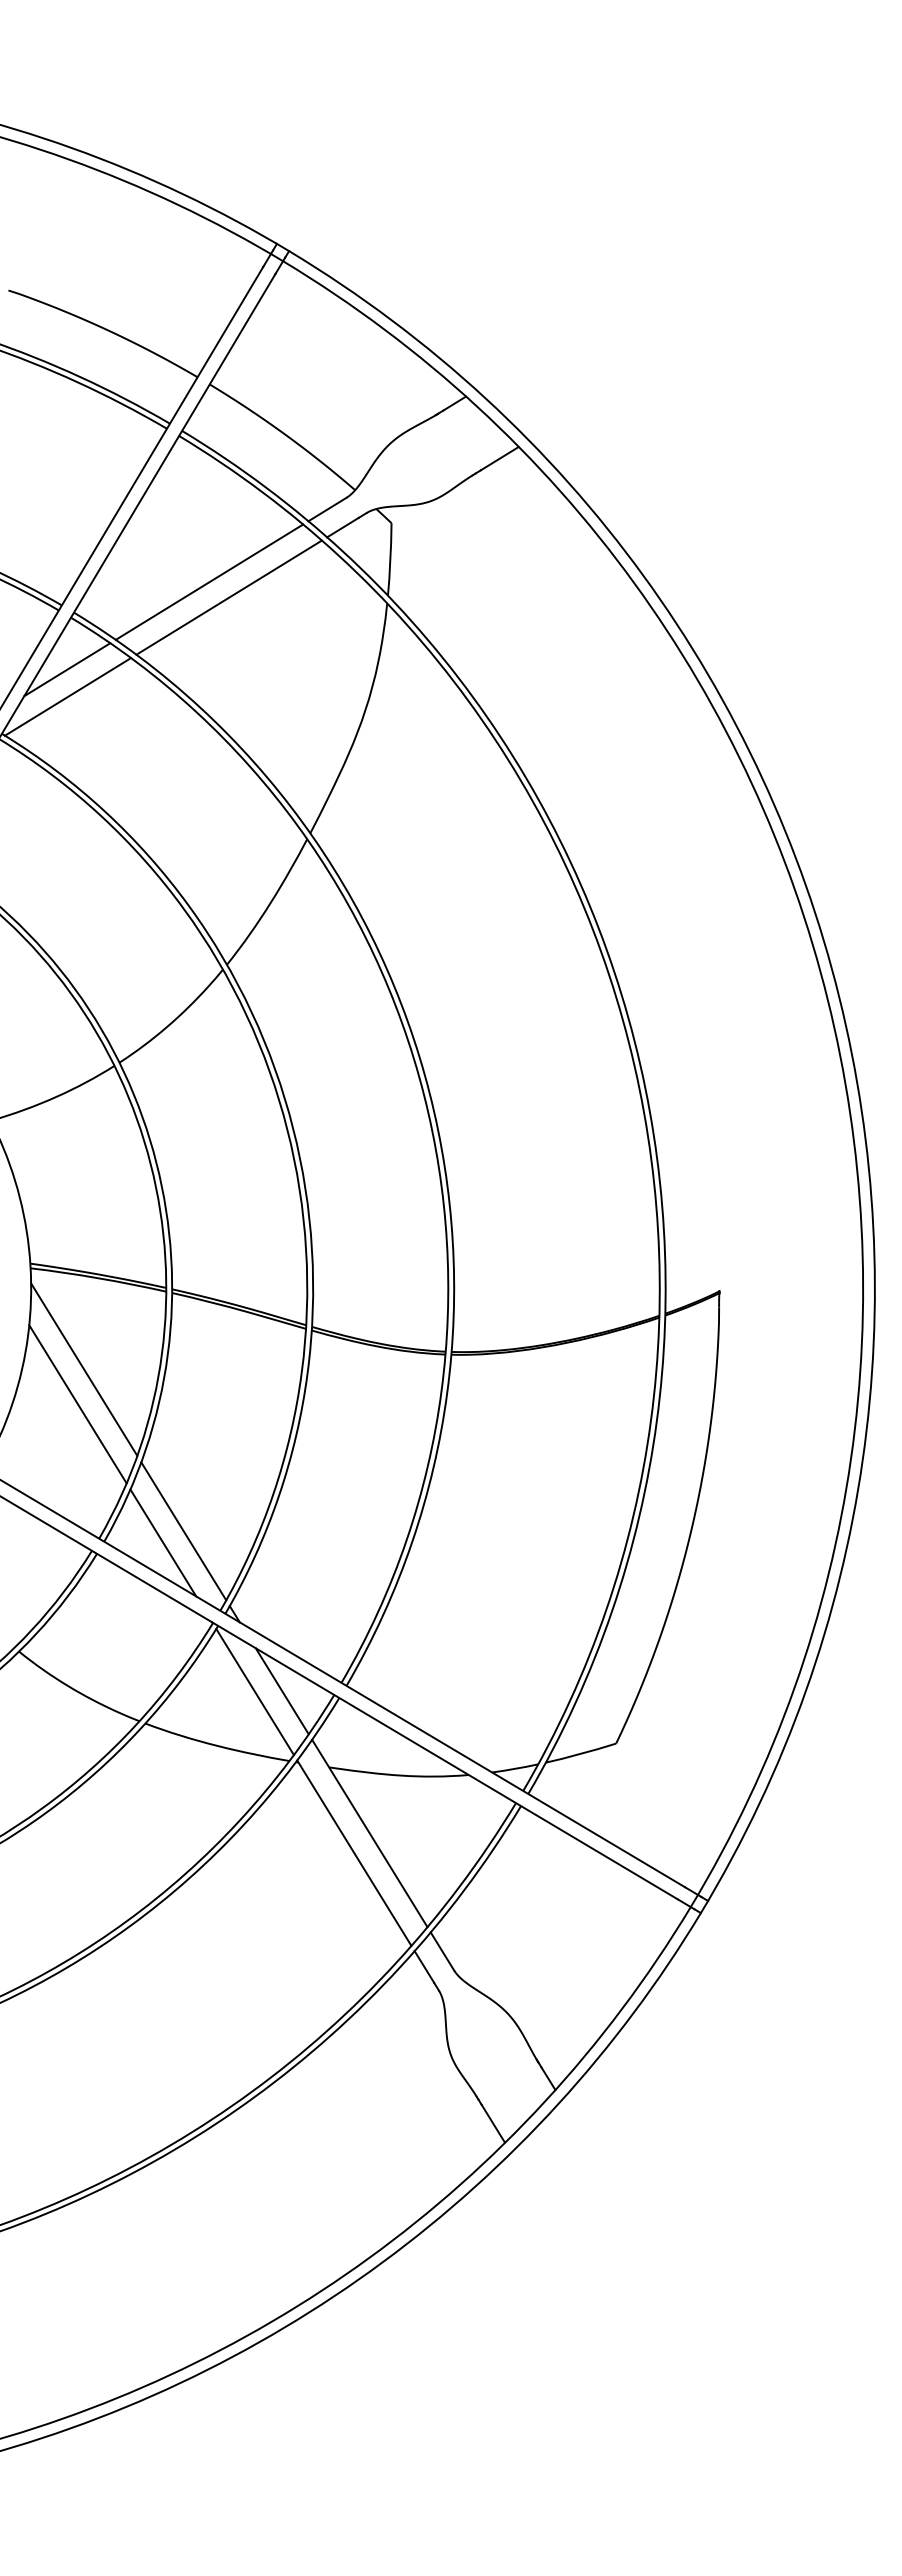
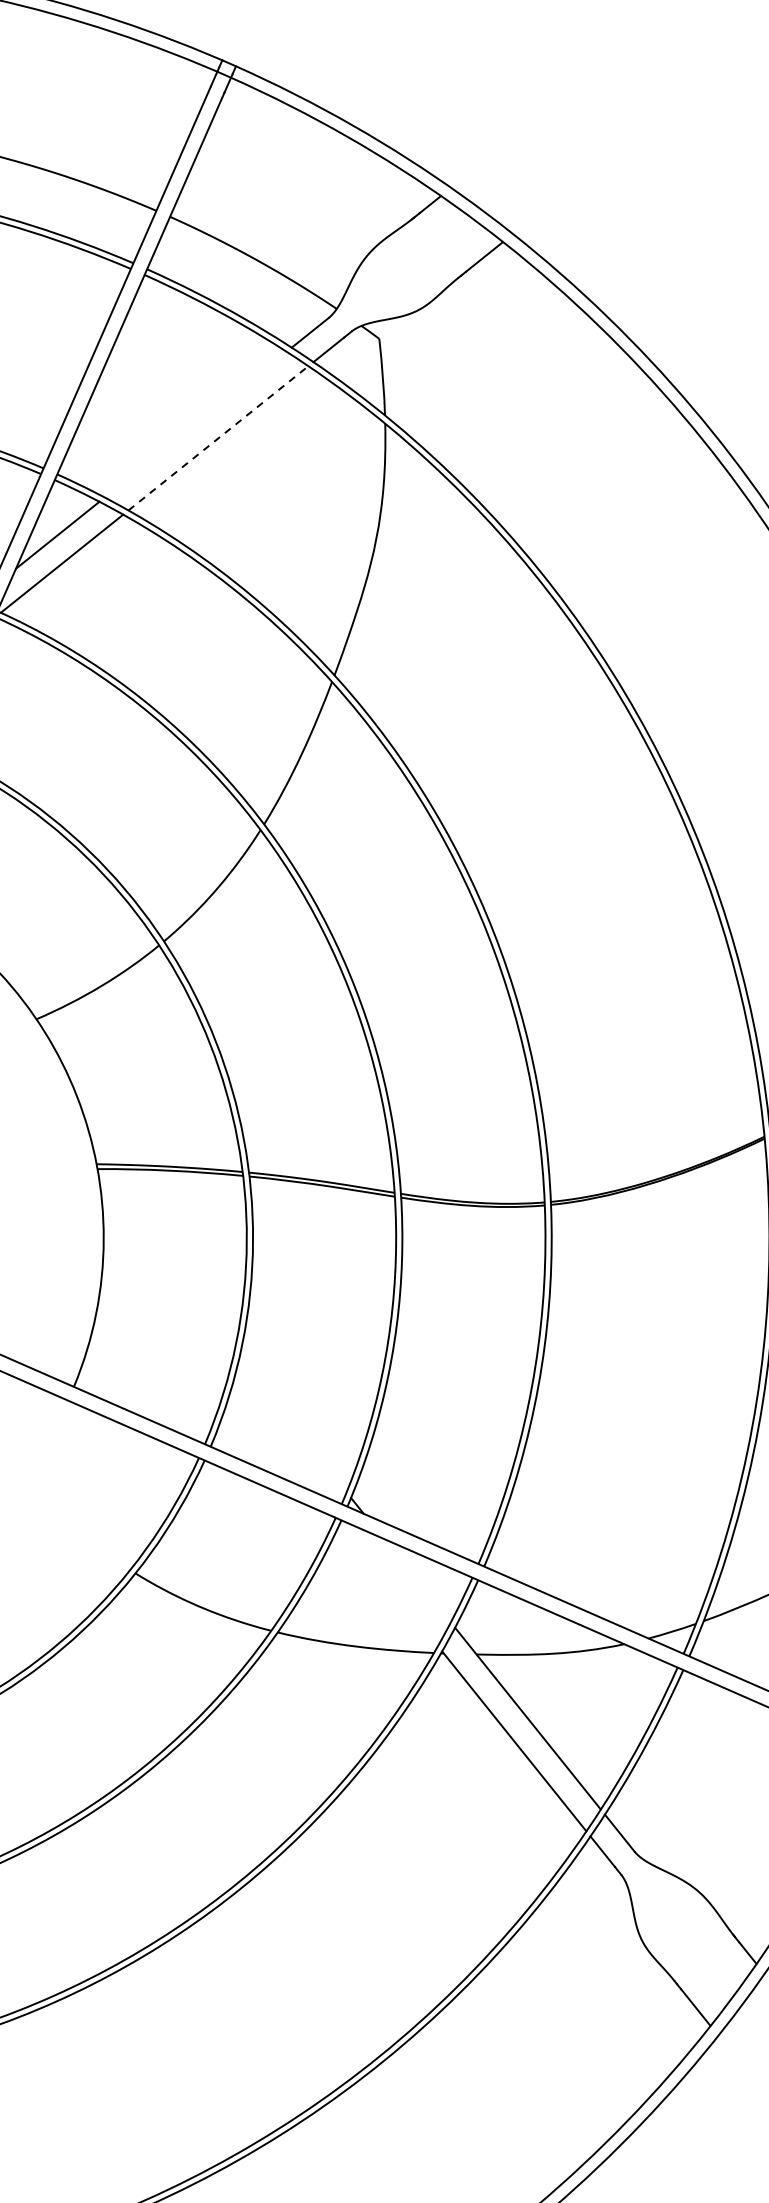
line: (209, 581) -> (195, 423), removed
line: (229, 597) -> (218, 438), solid -> dashed
line: (84, 1369) -> (167, 1268), removed
line: (77, 1404) -> (164, 1306), removed
line: (183, 1531) -> (292, 1425), removed
line: (163, 1542) -> (273, 1439), removed
line: (254, 1691) -> (388, 1584), removed
line: (281, 1691) -> (416, 1580), removed

